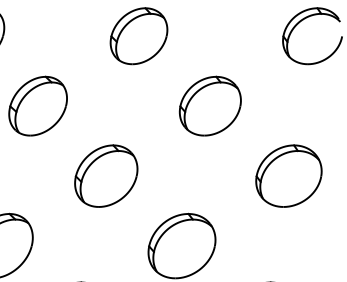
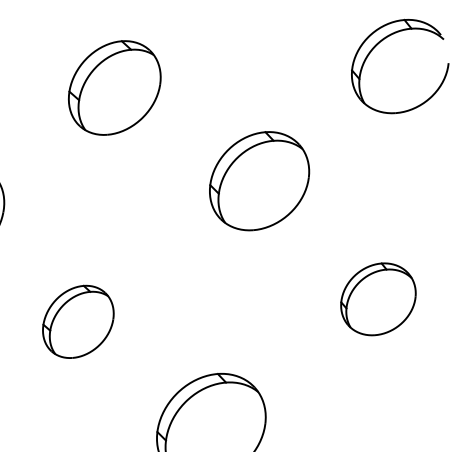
part: (209, 105) -> (257, 180), moved
part: (106, 175) -> (78, 320), size x0.7
part: (288, 175) -> (377, 298), size x0.7

